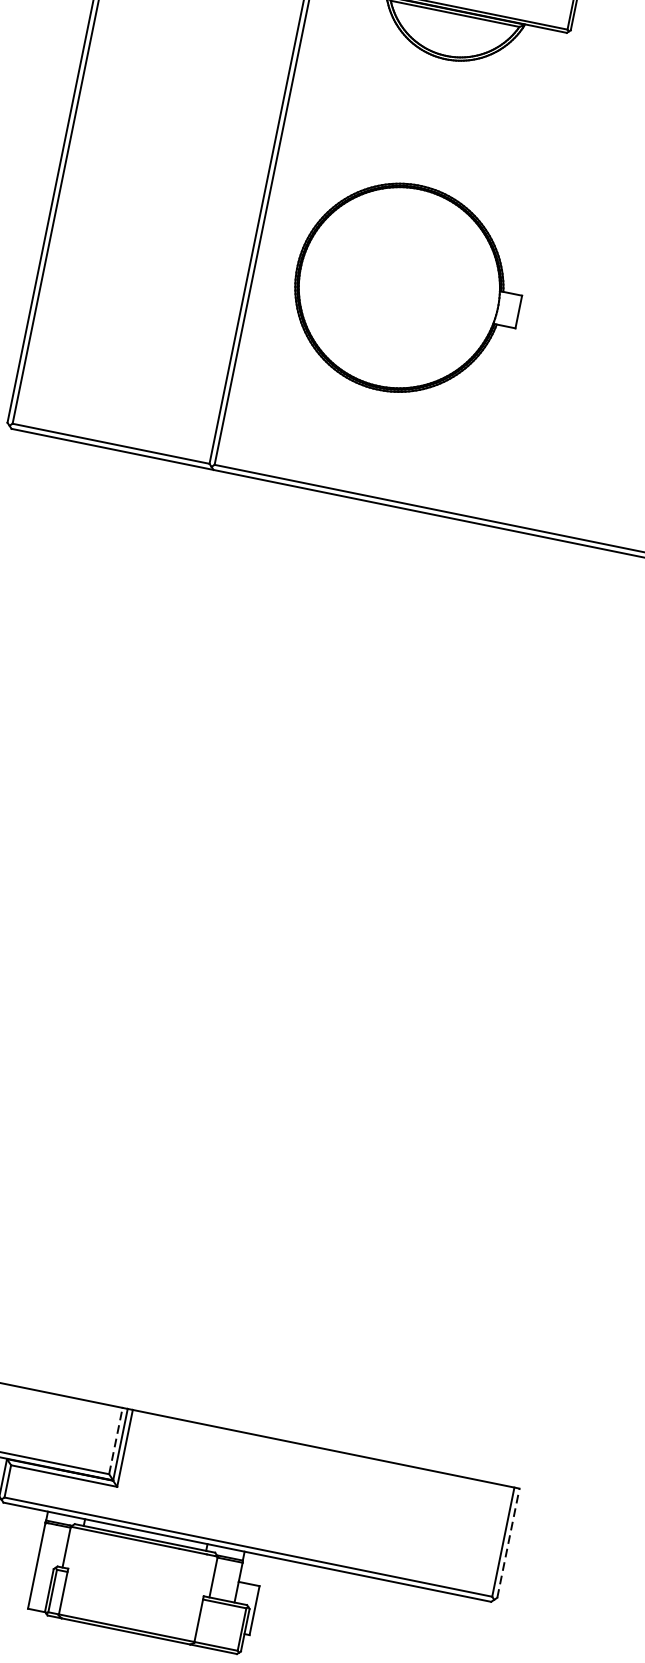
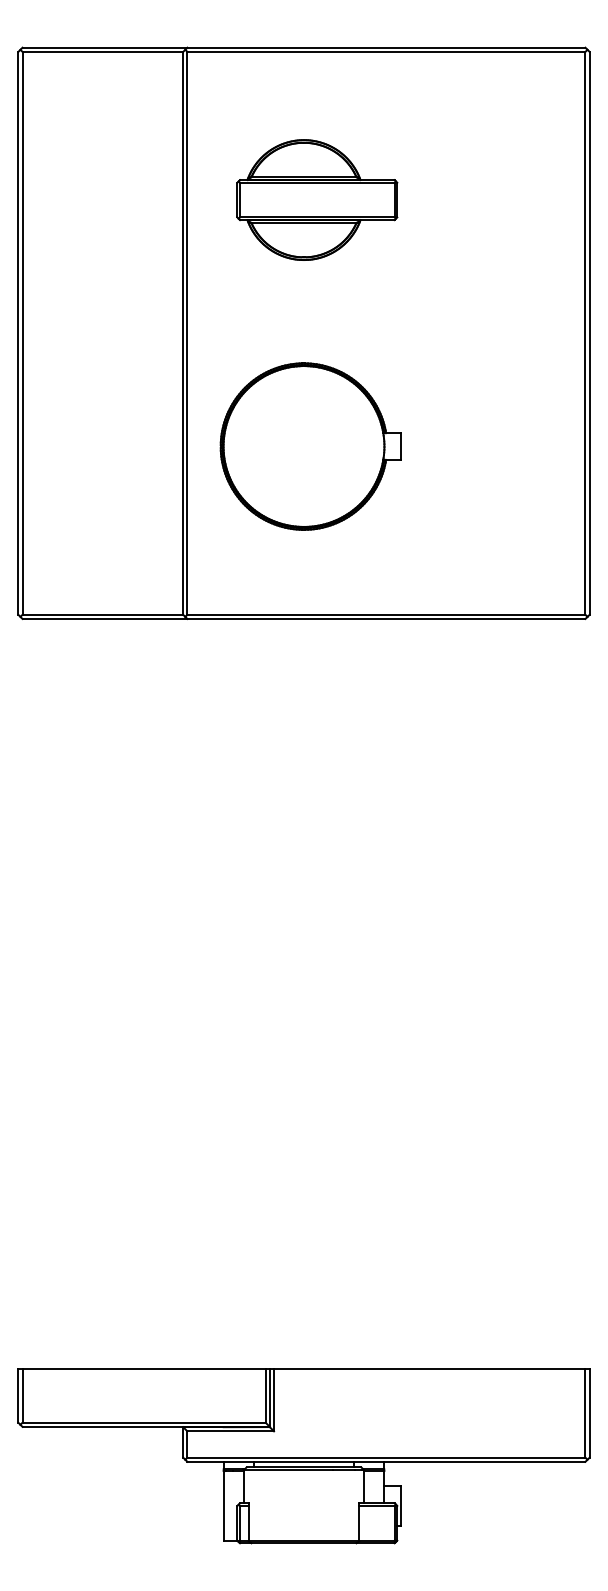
line: (115, 1440) -> (265, 1395), dashed -> solid
line: (508, 1543) -> (589, 1413), dashed -> solid

